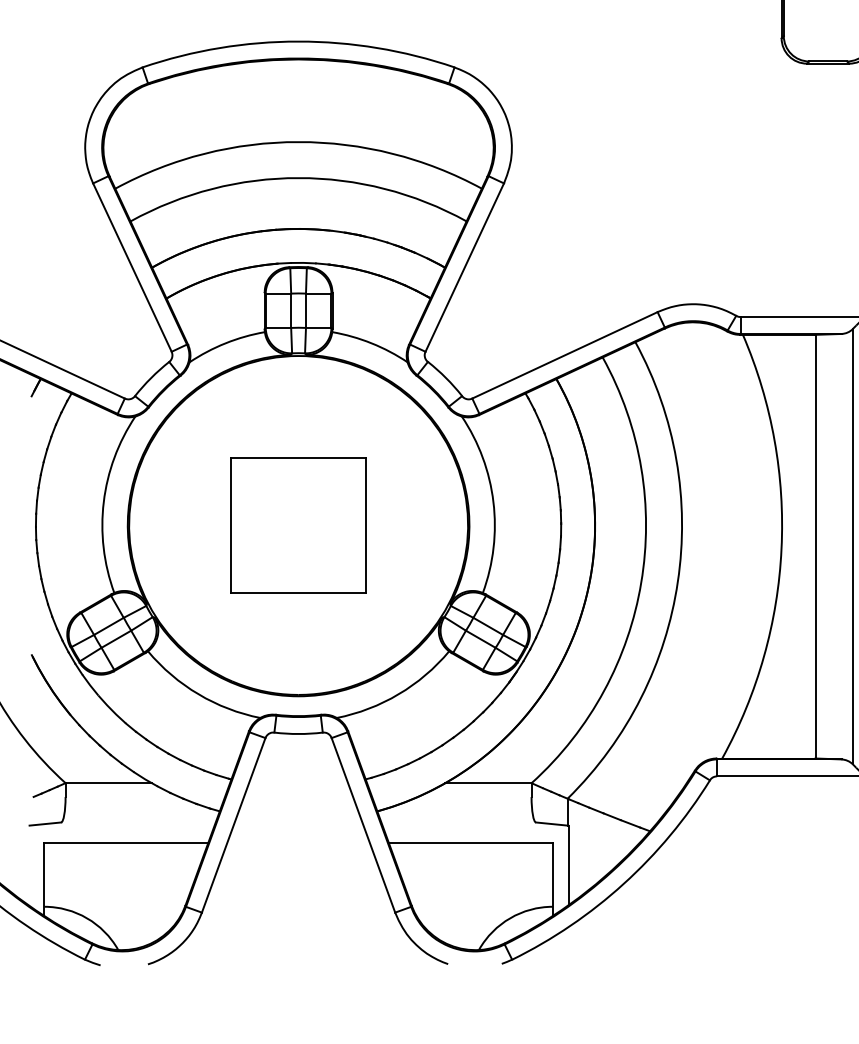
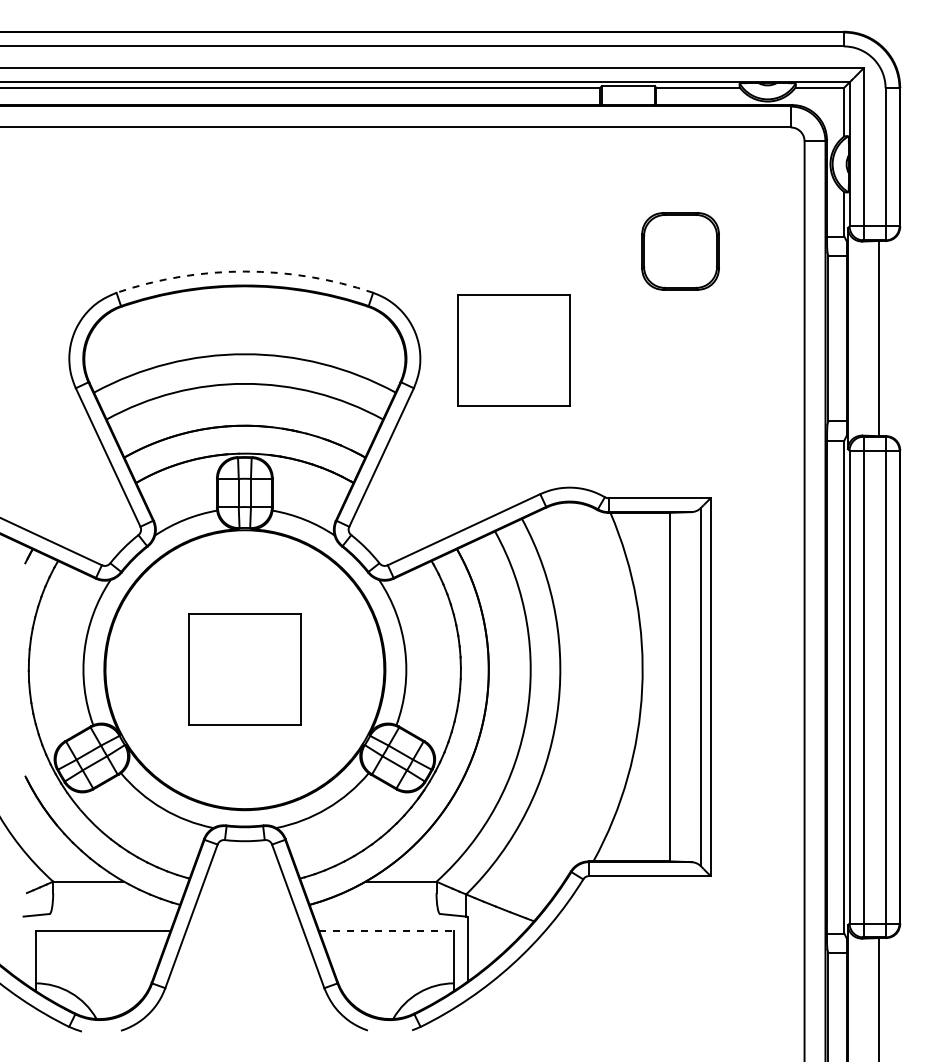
arc: (298, 41) -> (244, 271), solid -> dashed
part: (625, 137) -> (513, 350), added
line: (471, 843) -> (387, 931), solid -> dashed

